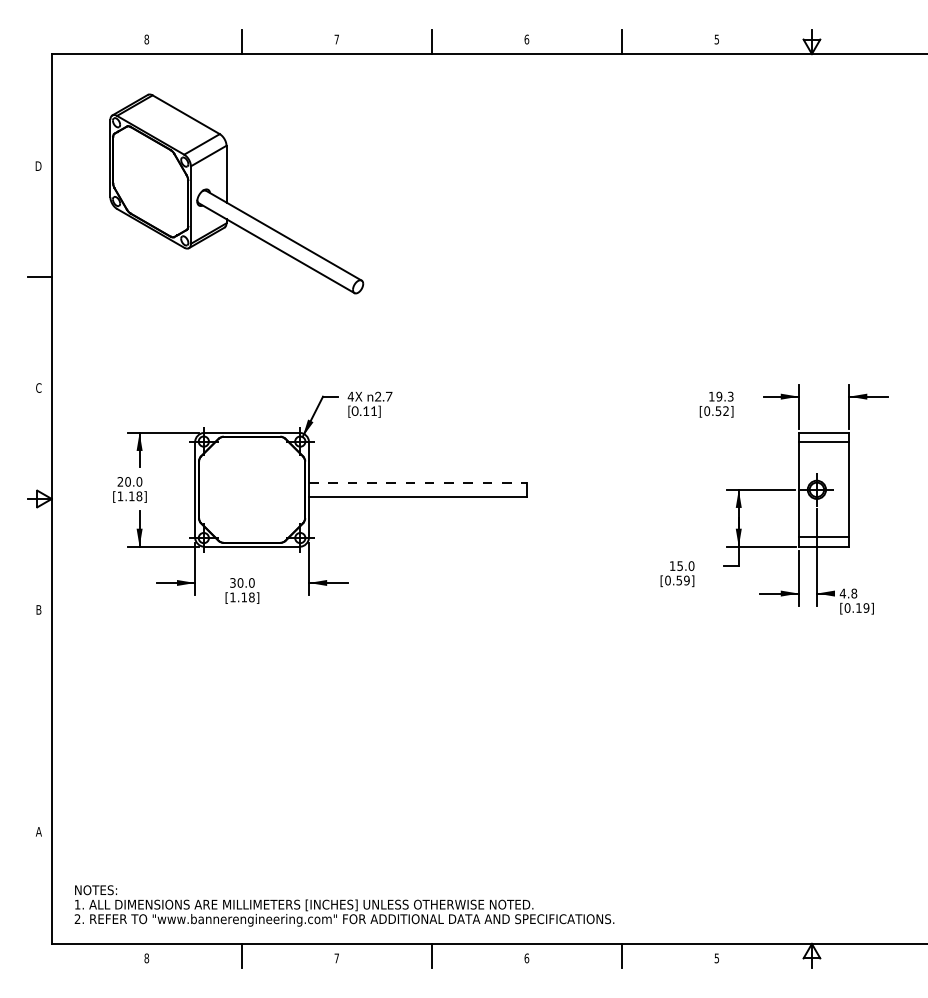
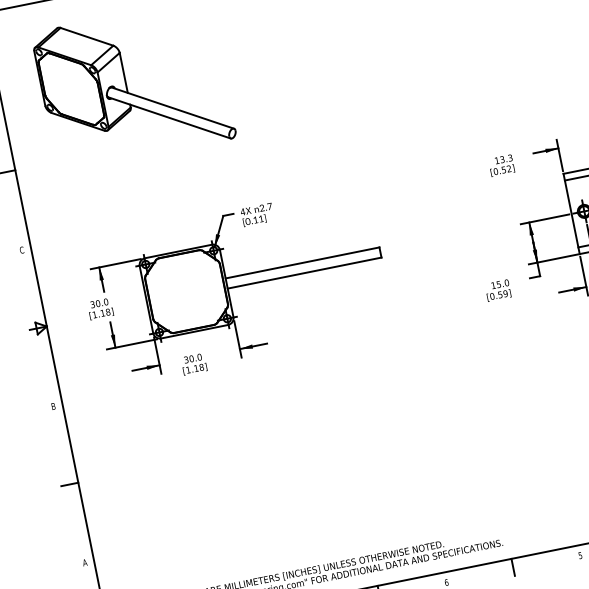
text: (719, 396) -> (502, 159), 19.3 -> 13.3
text: (120, 481) -> (92, 304), 20.0 -> 30.0
line: (418, 482) -> (302, 262), dashed -> solid
line: (39, 720) -> (69, 484), added

